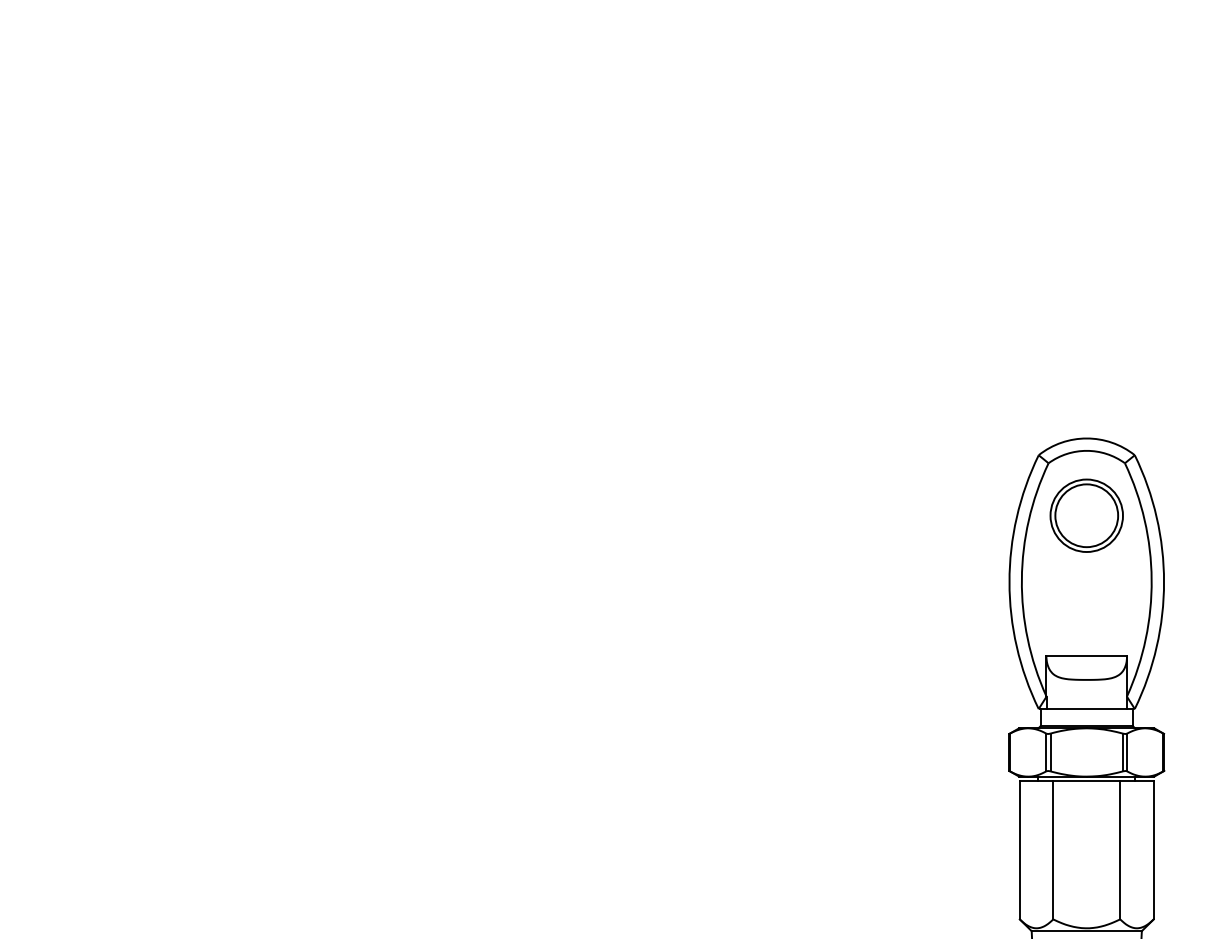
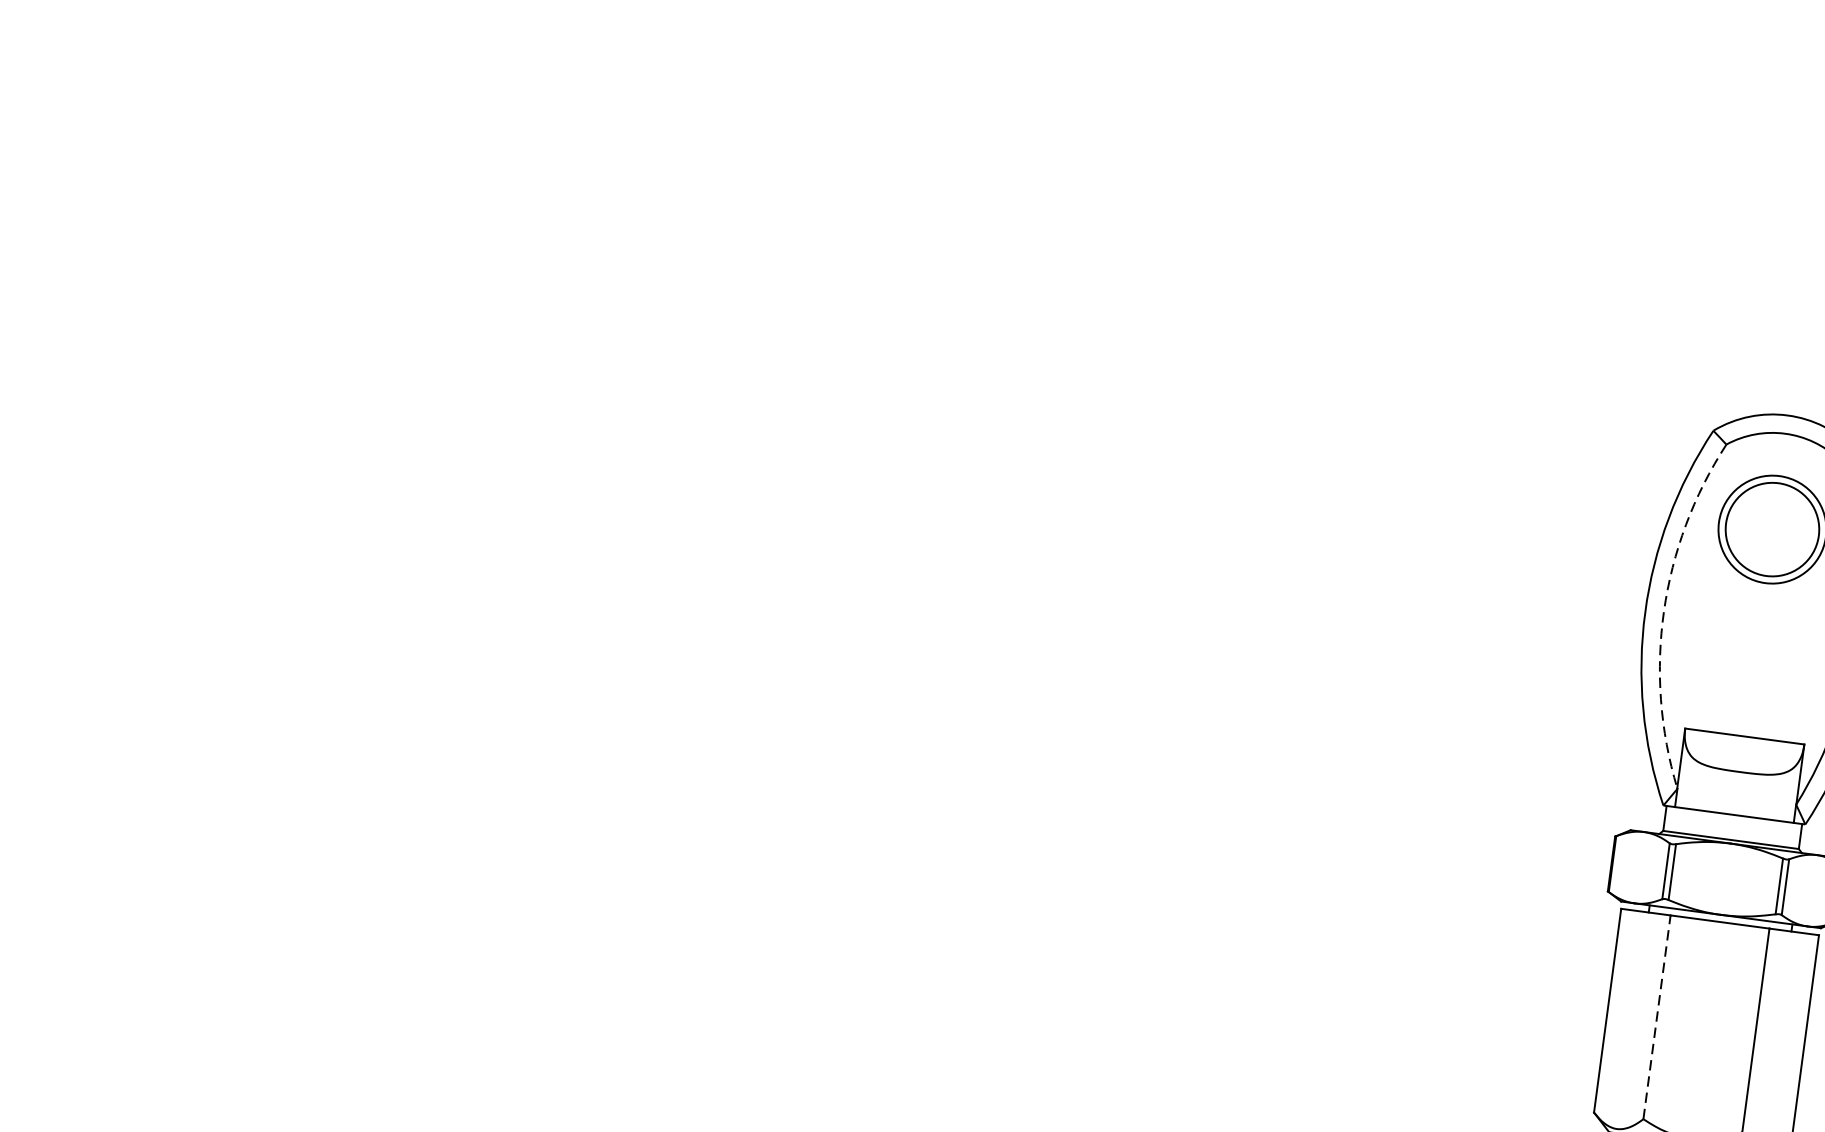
arc: (1021, 579) -> (1663, 610), solid -> dashed
line: (1053, 850) -> (1657, 1017), solid -> dashed

